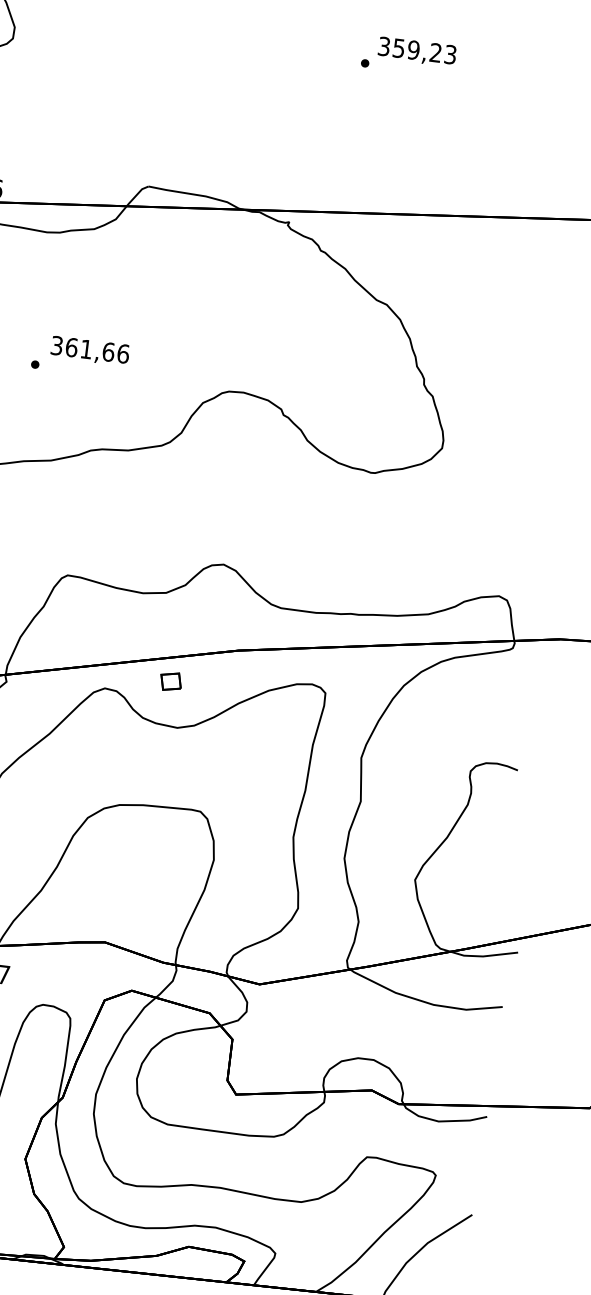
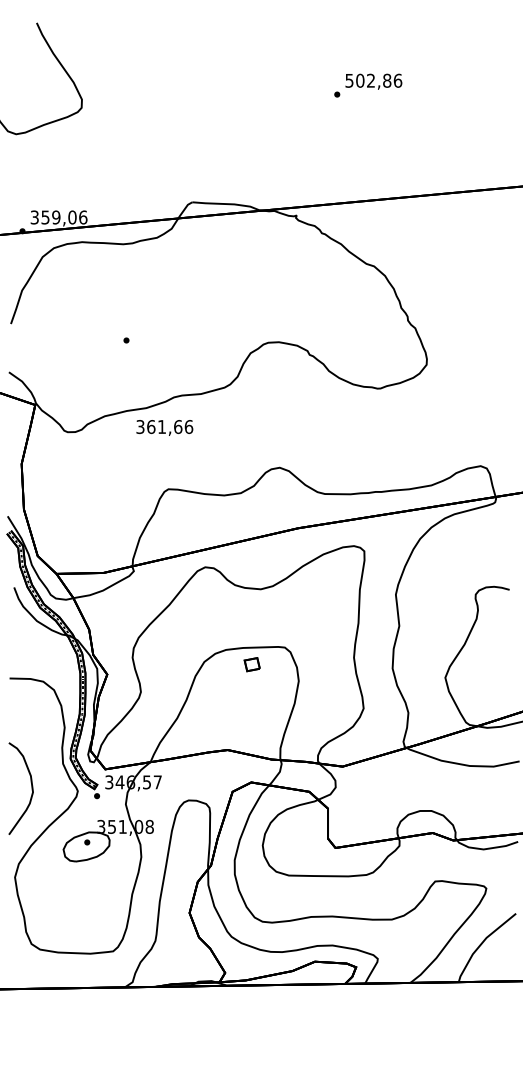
text: (417, 50) -> (373, 80), 359,23 -> 502,86
text: (89, 350) -> (164, 427), moved
part: (170, 681) -> (251, 664), moved

